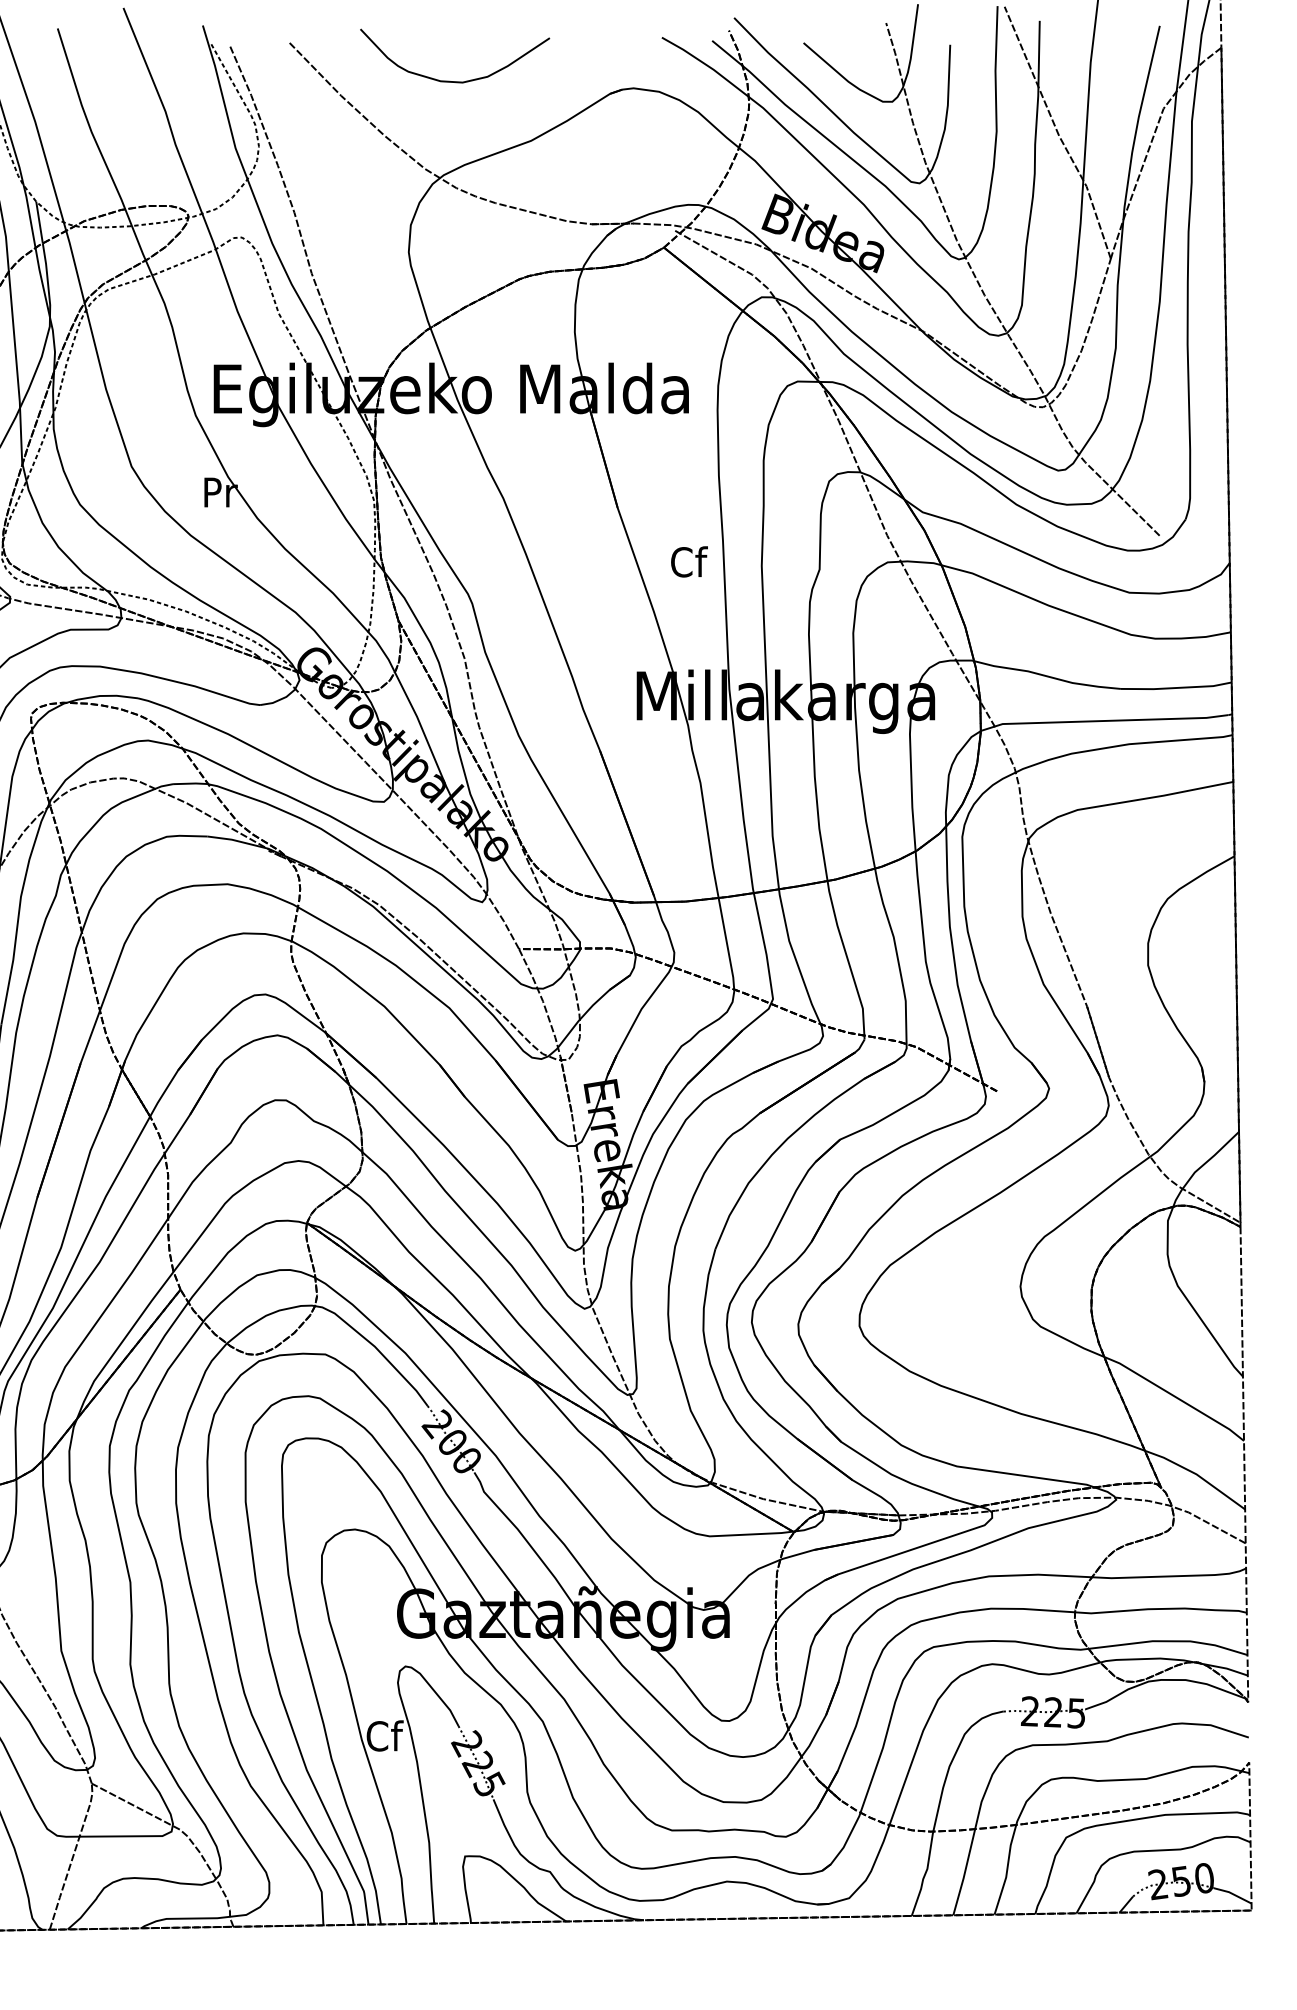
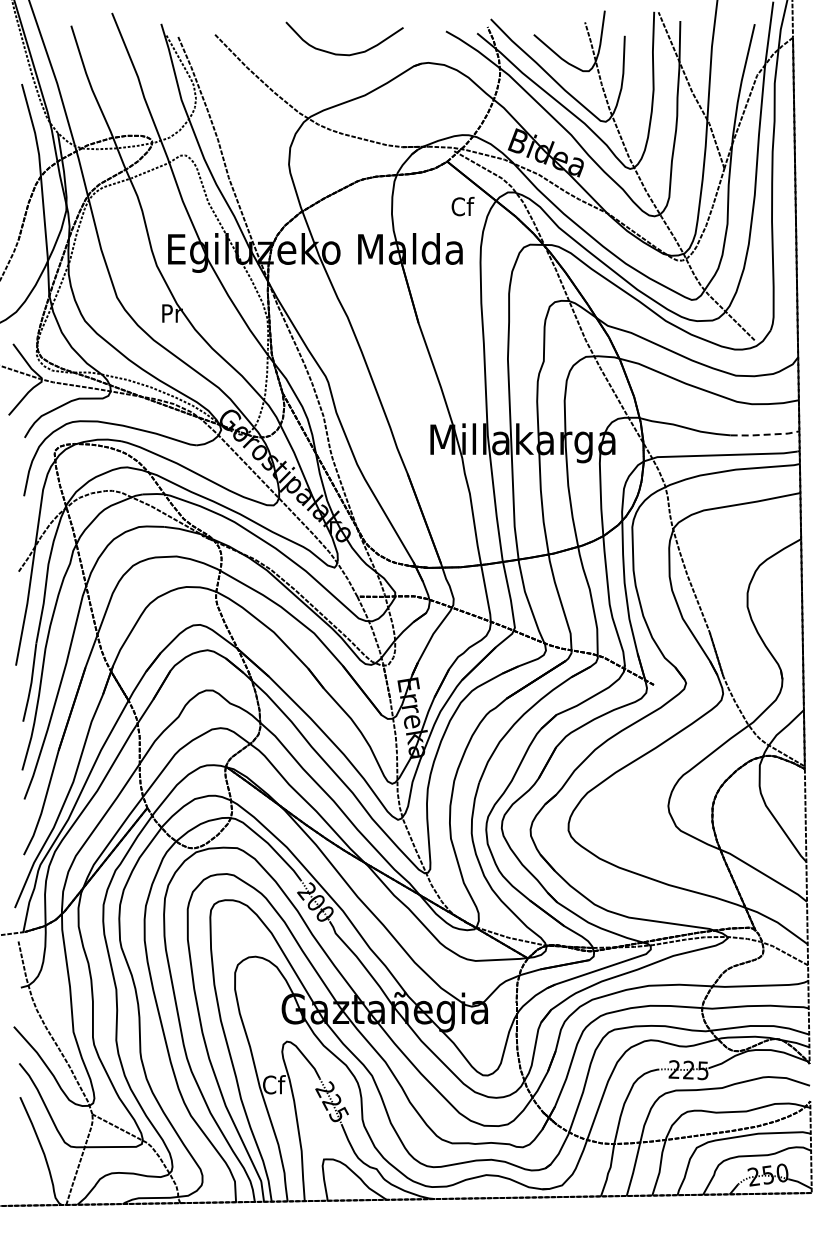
curve: (449, 79) -> (341, 53), moved
text: (688, 561) -> (462, 206), moved
line: (1177, 687) -> (765, 434), solid -> dashed

